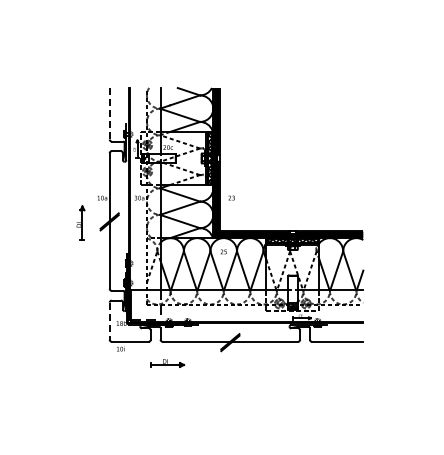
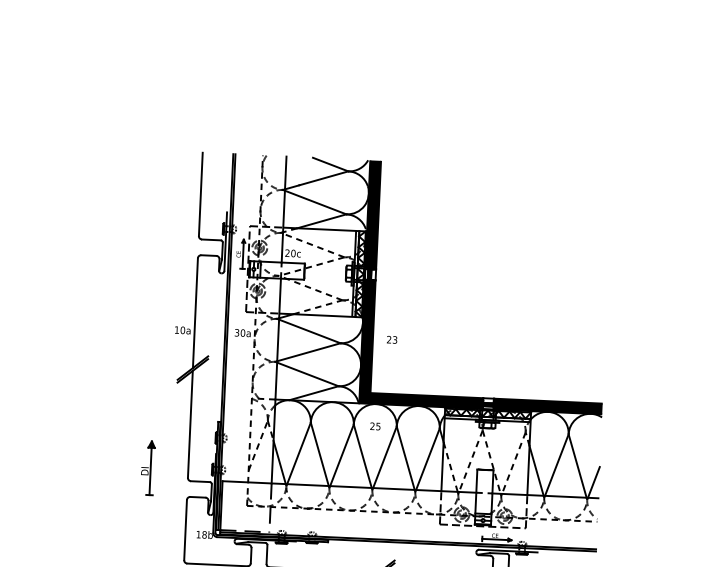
line: (109, 113) -> (200, 193), dashed -> solid
part: (80, 222) -> (147, 467), moved
line: (109, 321) -> (185, 530), dashed -> solid

